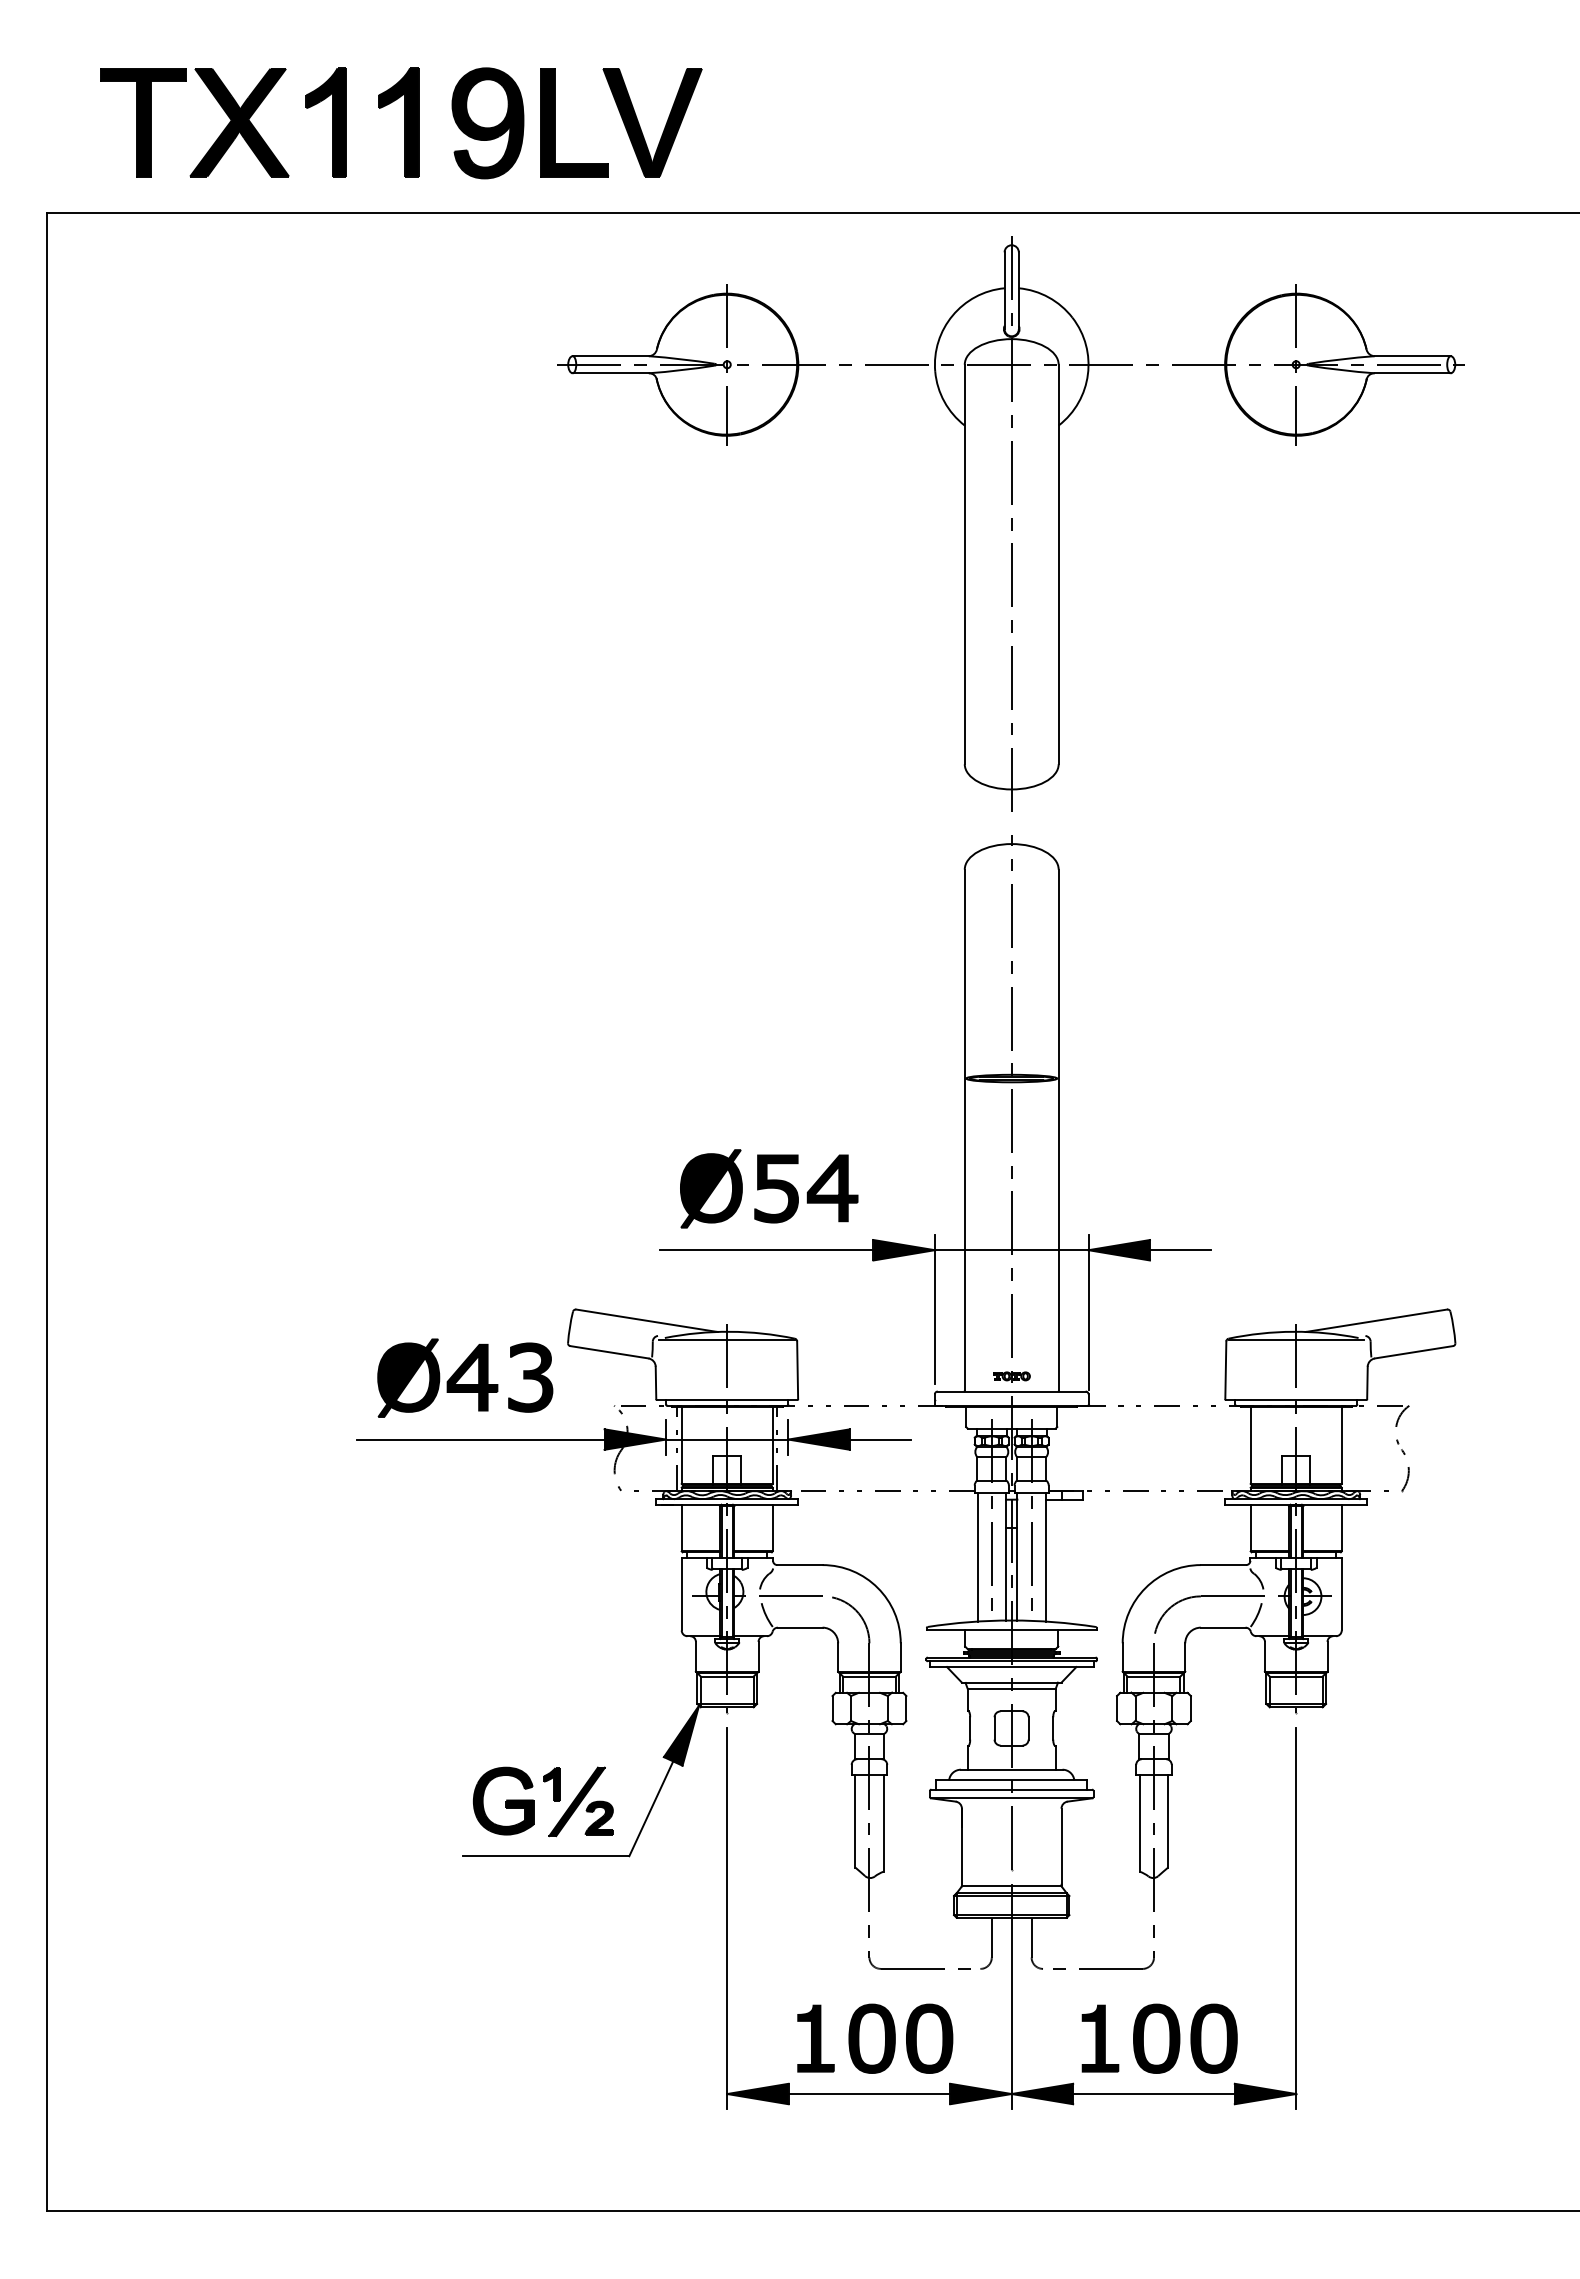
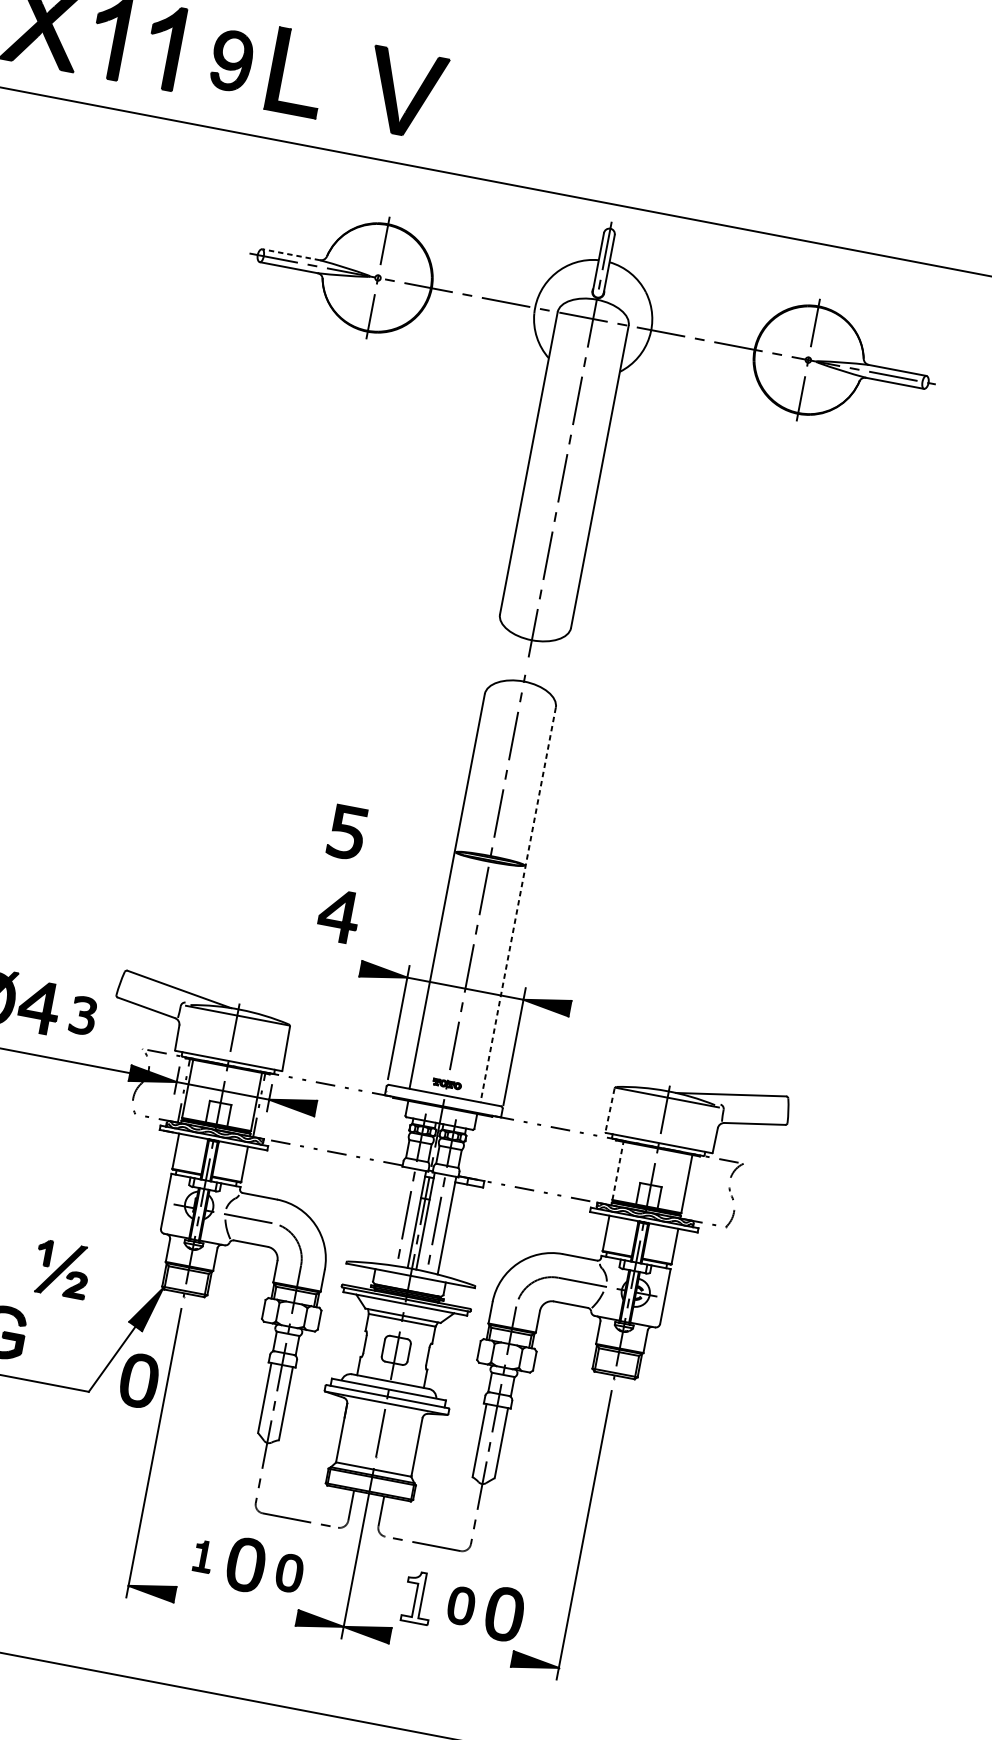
part: (487, 123) -> (231, 60), size x0.7
part: (641, 128) -> (395, 96), moved
line: (610, 356) -> (290, 254), solid -> dashed
line: (1058, 1130) -> (518, 904), solid -> dashed
part: (711, 1188) -> (247, 898), removed
part: (776, 1188) -> (346, 832), moved
line: (766, 1250) -> (279, 953), removed
line: (1180, 1250) -> (593, 1013), removed
line: (1225, 1370) -> (609, 1110), solid -> dashed
part: (530, 1377) -> (83, 1015), size x0.7
line: (880, 1439) -> (338, 1112), removed
line: (1250, 1445) -> (617, 1170), solid -> dashed
line: (977, 1556) -> (395, 1215), removed
part: (578, 1801) -> (62, 1269), moved
part: (690, 1829) -> (138, 1380), added
part: (815, 2038) -> (203, 1556), size x0.6
part: (929, 2038) -> (289, 1573), size x0.7
fill: (1100, 2038) -> (418, 1597), removed
part: (1156, 2038) -> (461, 1605), size x0.7
line: (869, 2094) -> (236, 1606), removed
line: (1153, 2094) -> (450, 1647), removed

